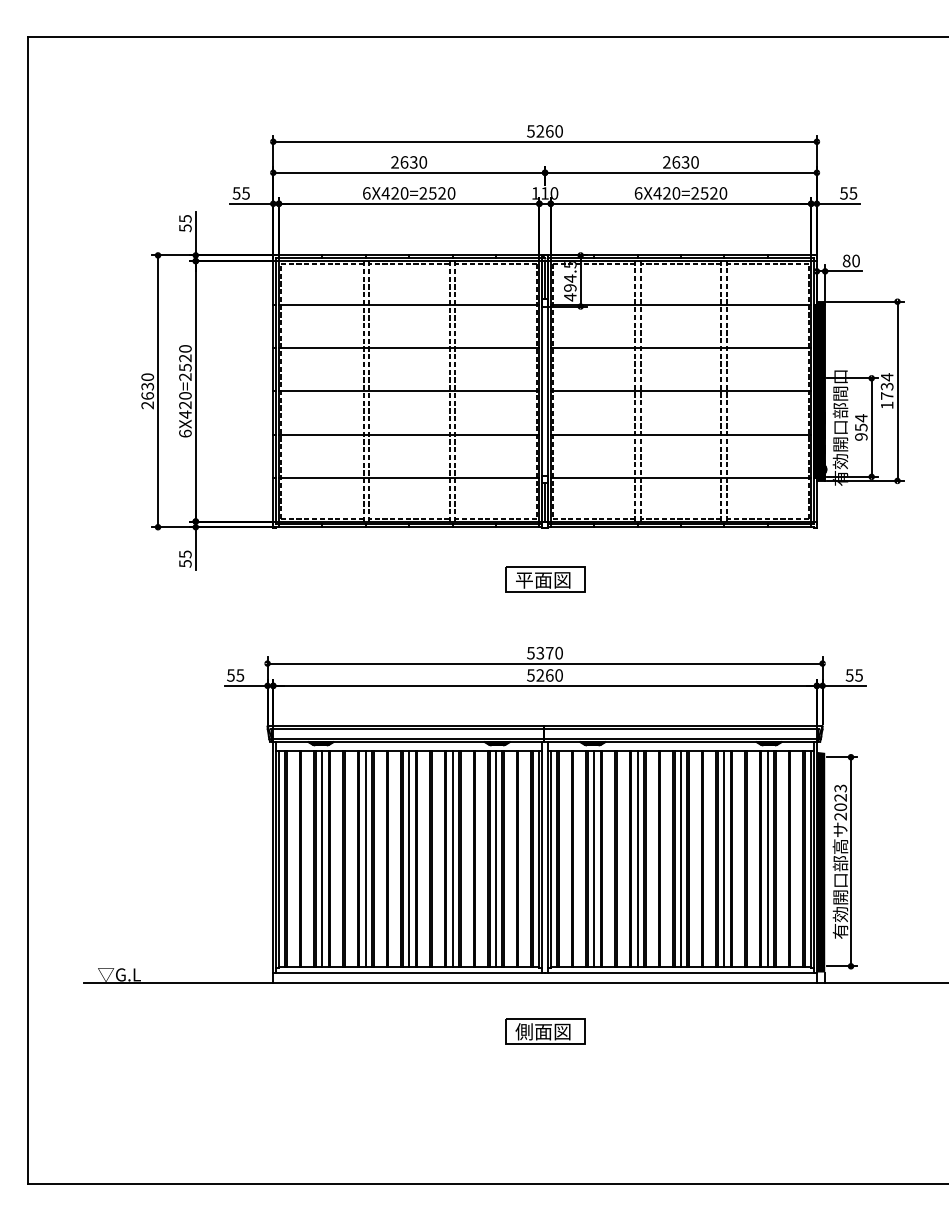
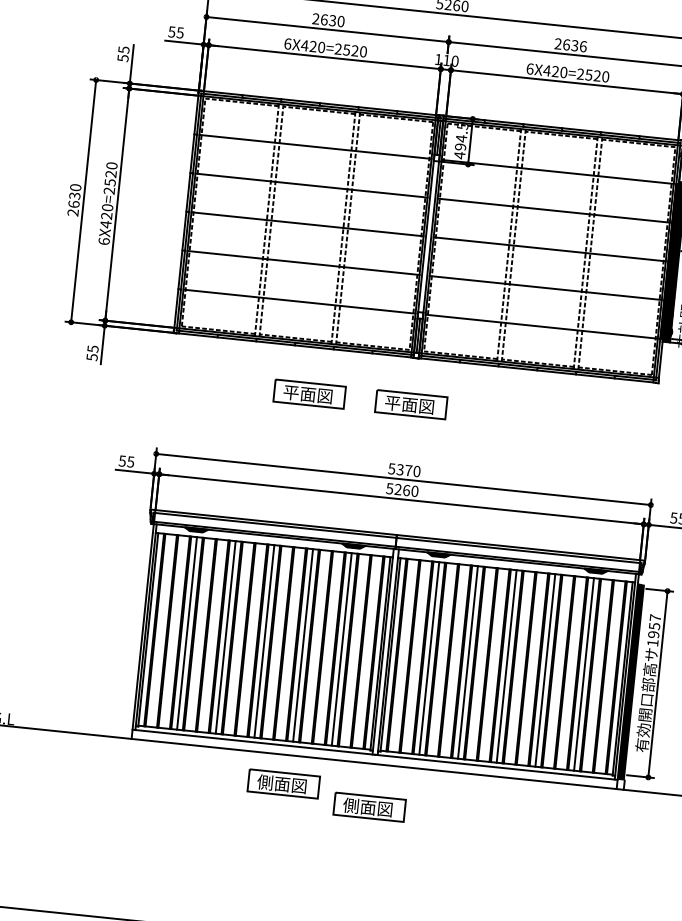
text: (694, 162) -> (582, 46), 2630 -> 2636
part: (431, 579) -> (310, 394), added
text: (840, 802) -> (654, 630), 2023 -> 1957
part: (447, 1015) -> (284, 784), added

